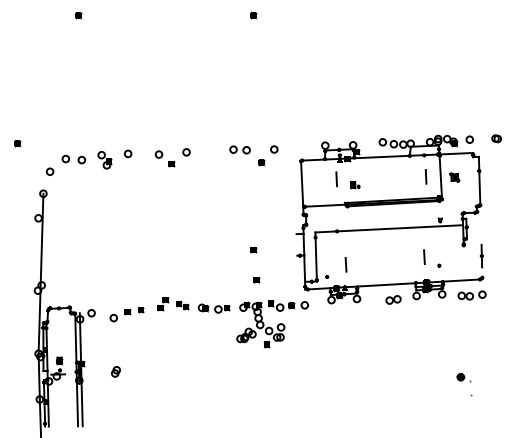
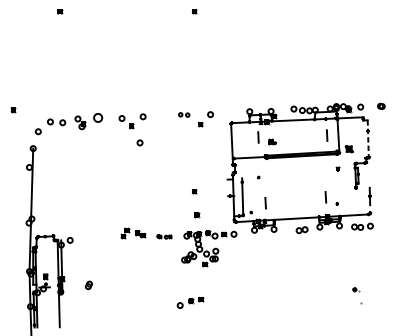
part: (239, 149) -> (183, 114), size x0.7
part: (128, 153) -> (98, 117), size x1.6
part: (454, 177) -> (348, 149), moved
line: (479, 181) -> (368, 139), solid -> dashed
part: (182, 186) -> (140, 143), added
line: (389, 228) -> (299, 175), removed
part: (213, 308) -> (163, 236), size x0.6
part: (126, 314) -> (189, 302), moved
part: (463, 377) -> (355, 289), size x0.6
line: (81, 403) -> (62, 309), removed

